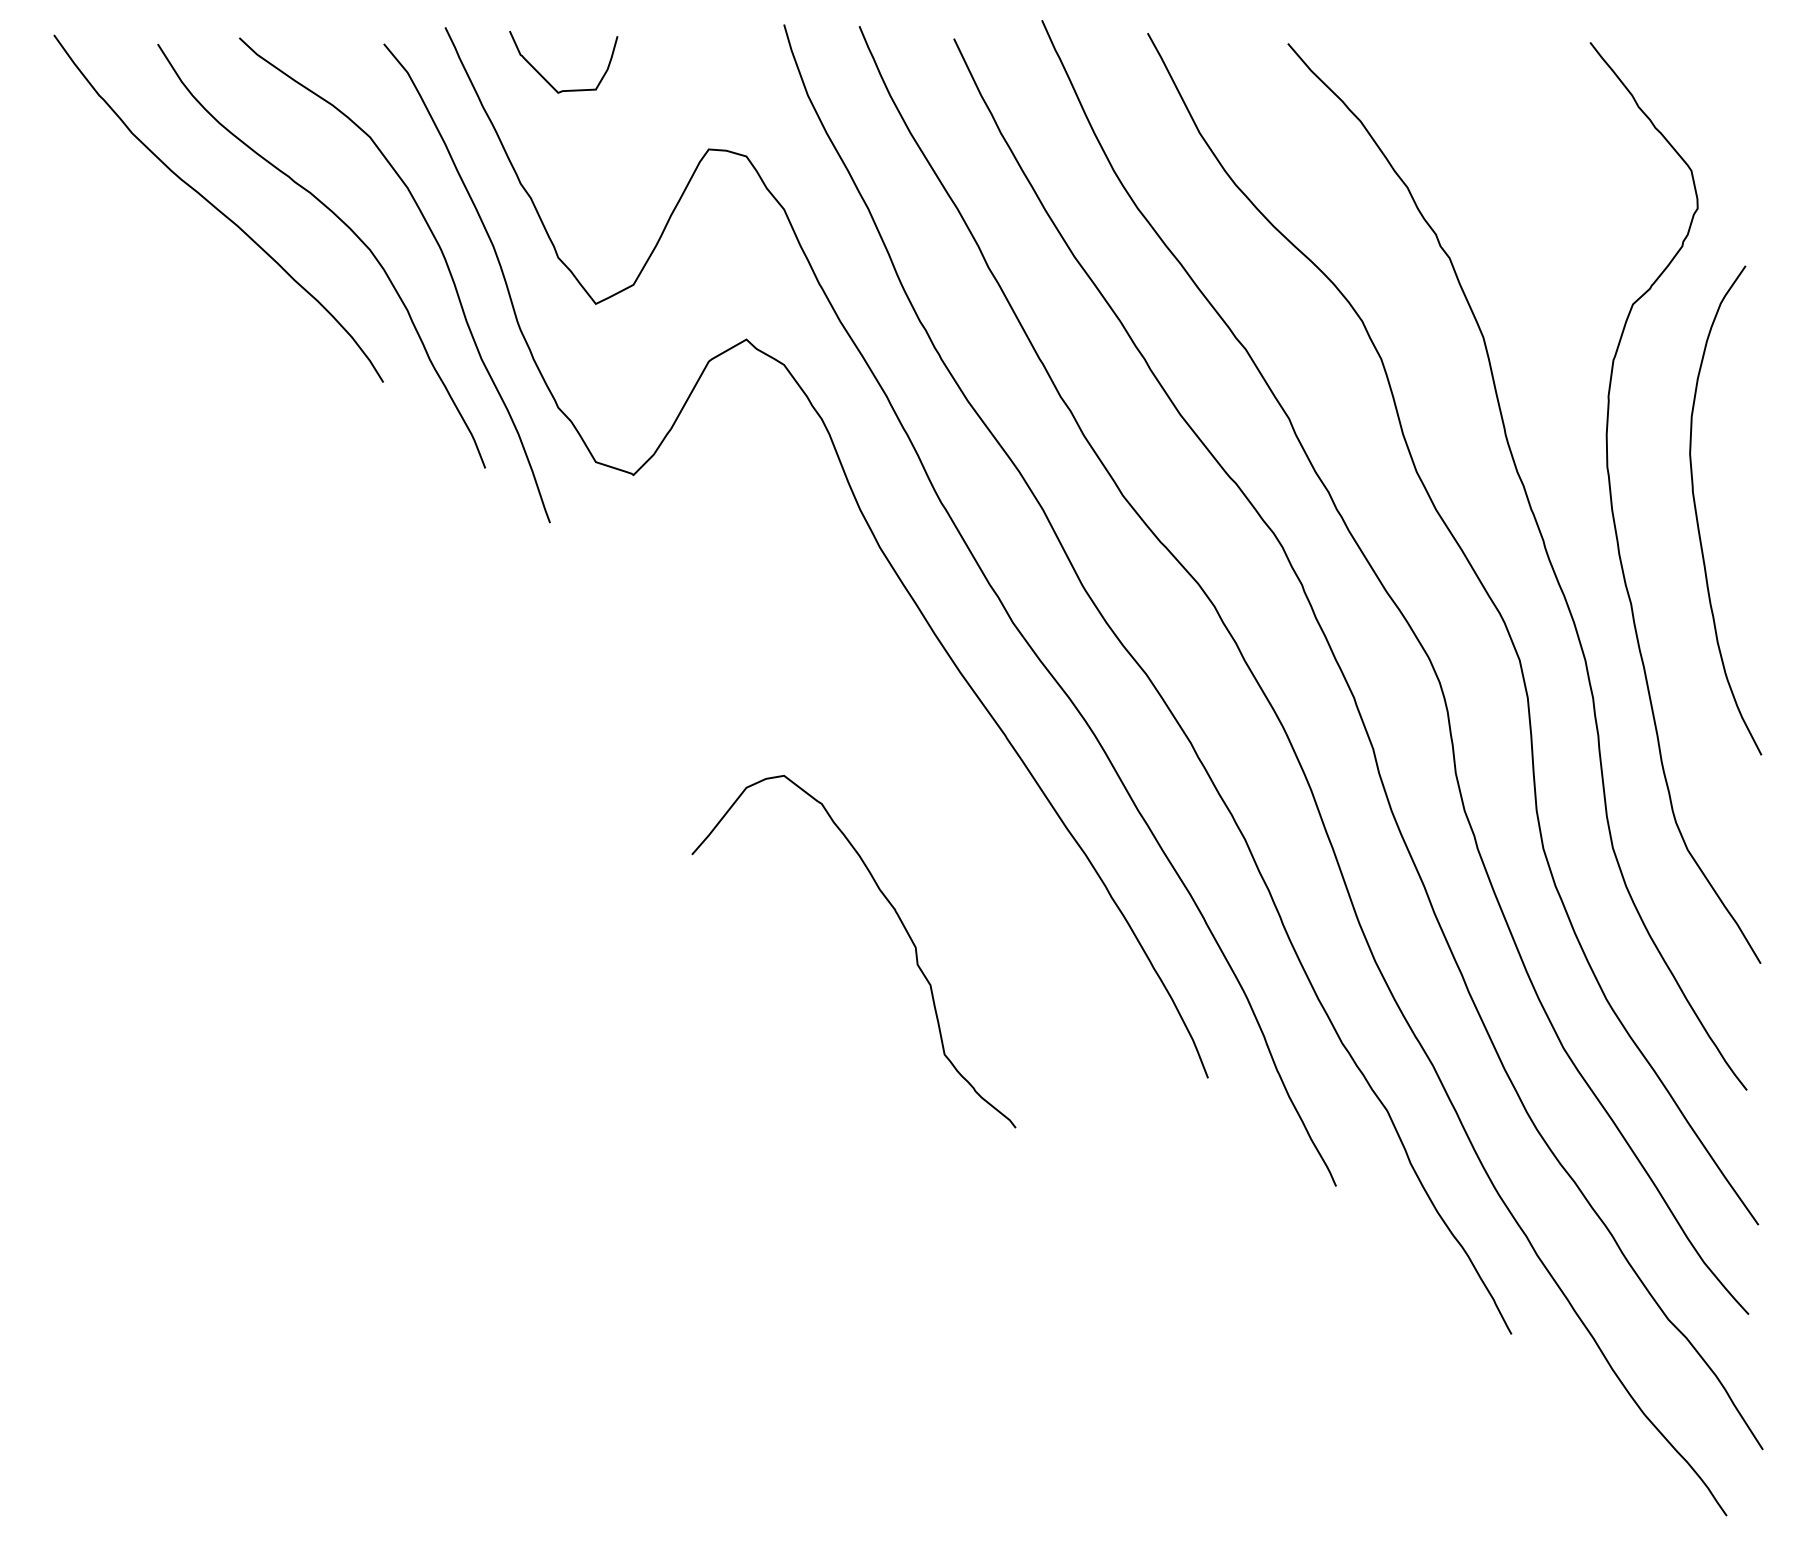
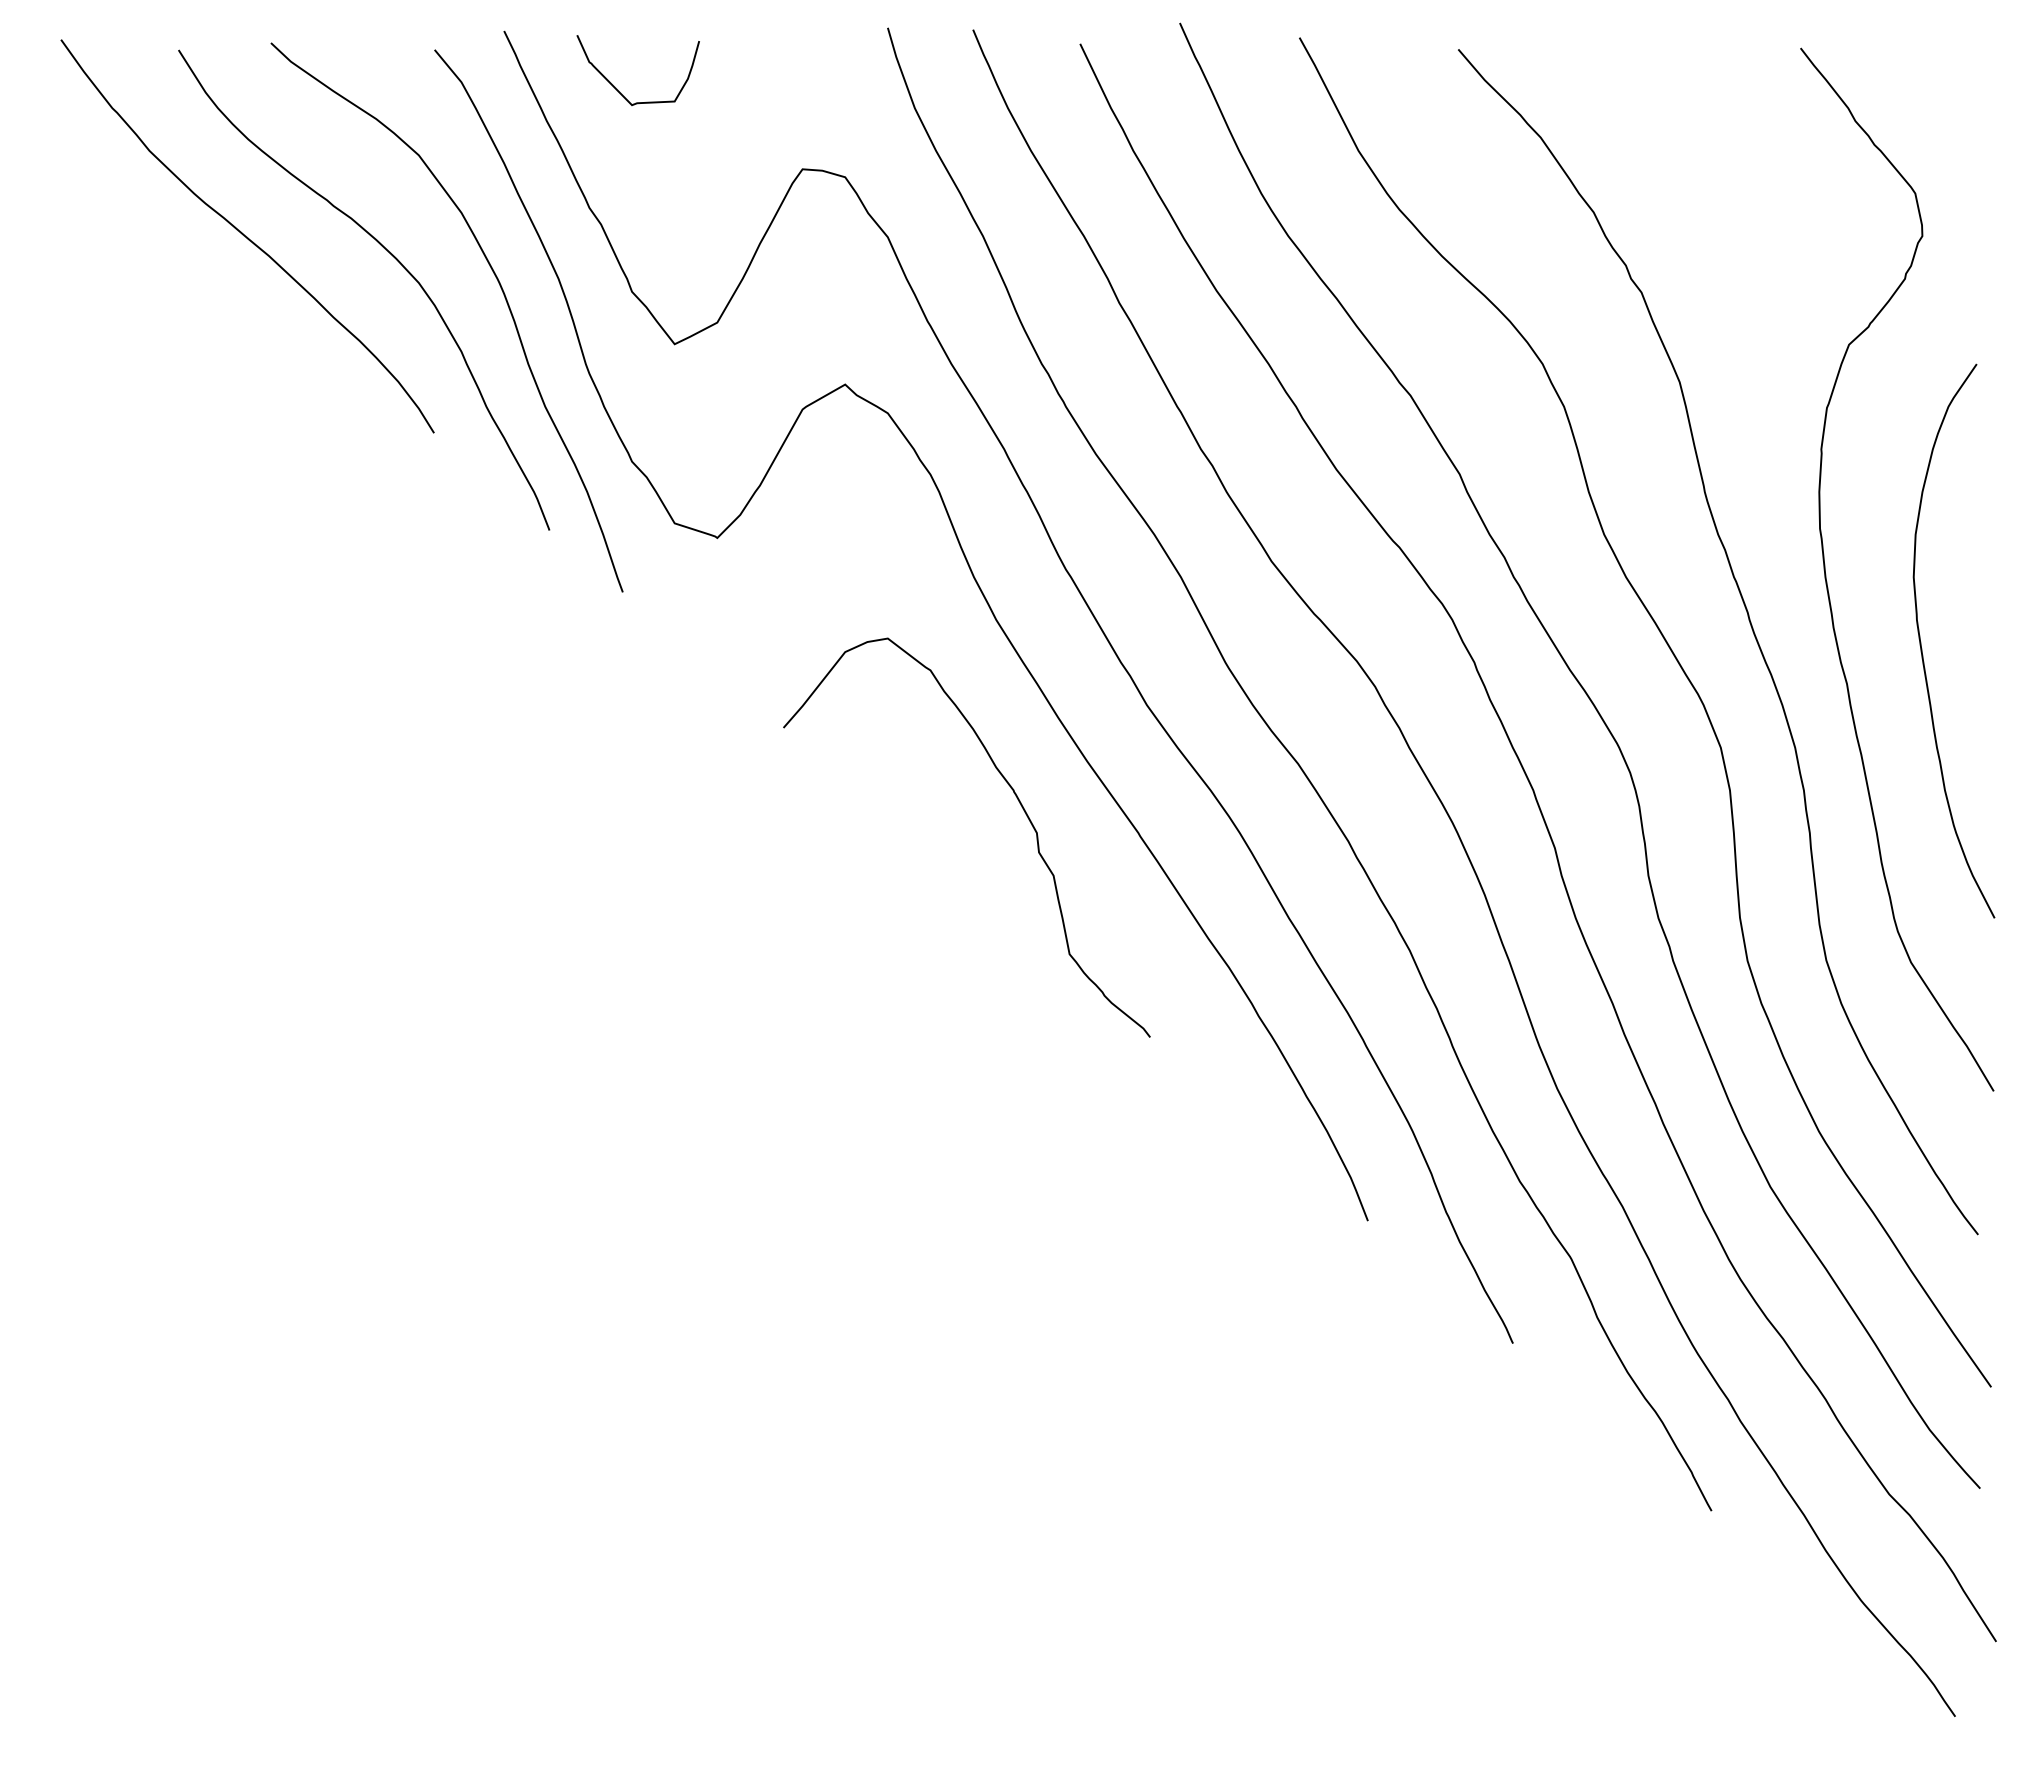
curve: (1697, 517) -> (1922, 648), moved
curve: (902, 925) -> (1021, 807), moved

